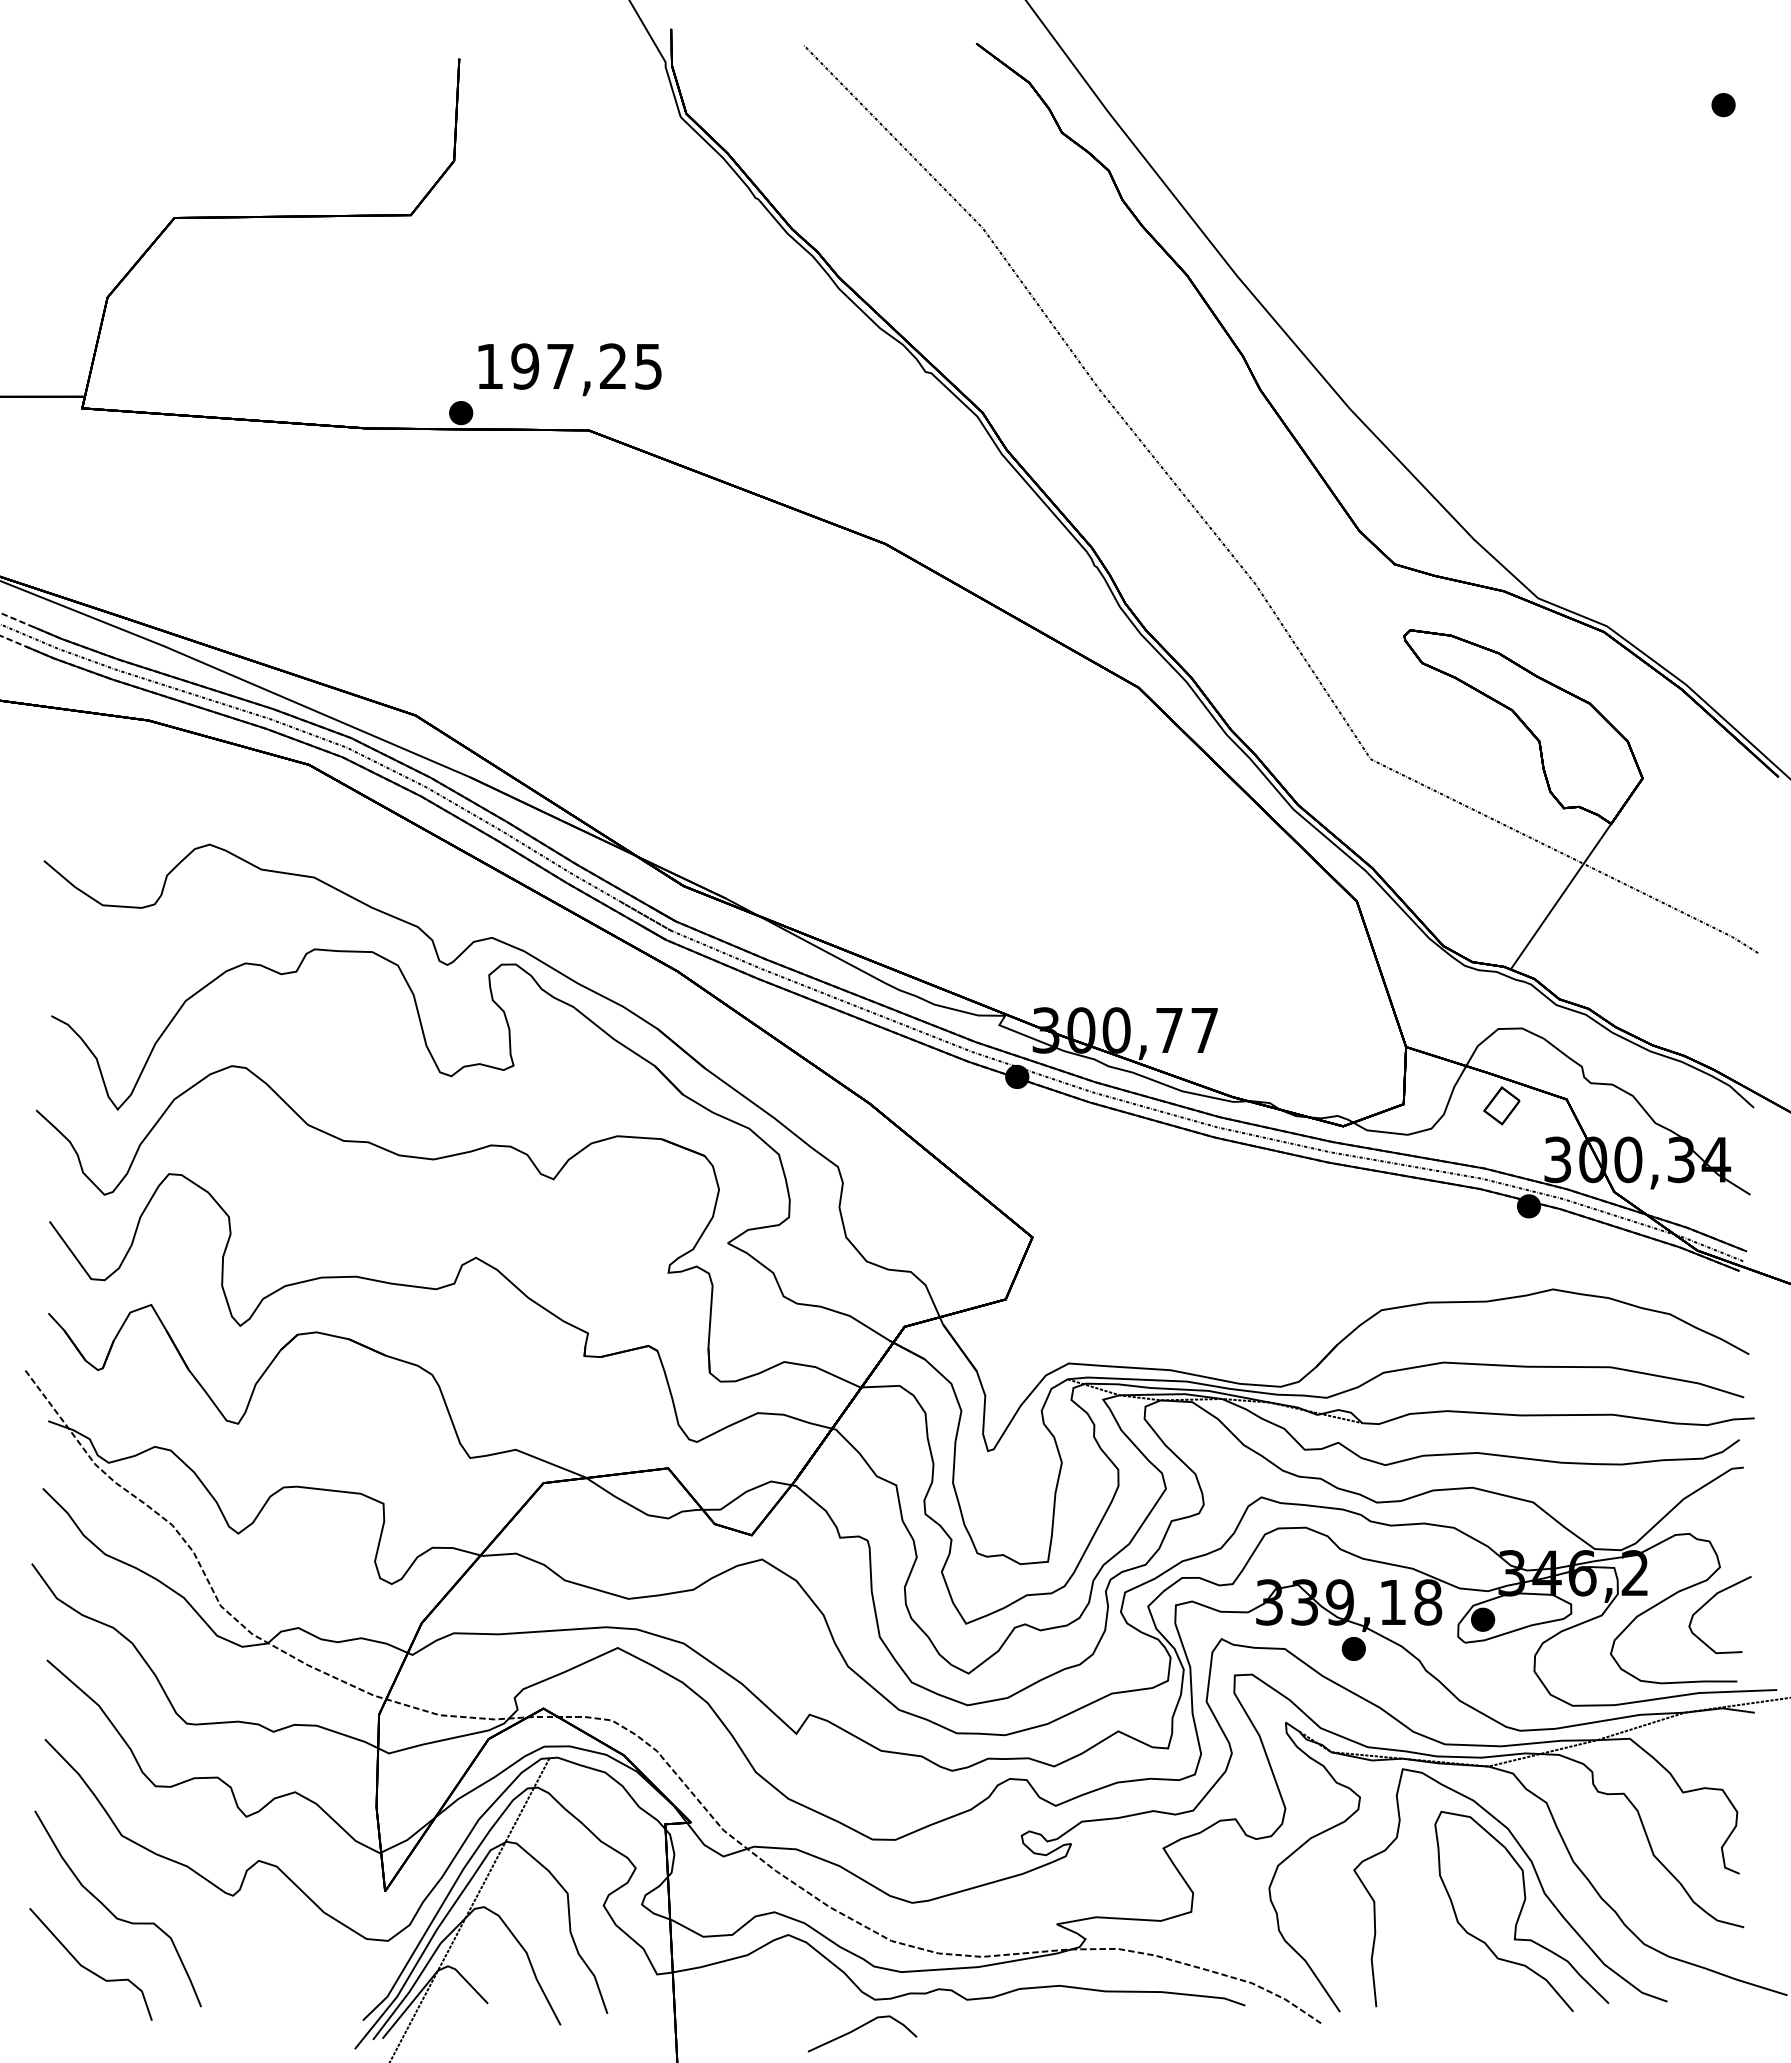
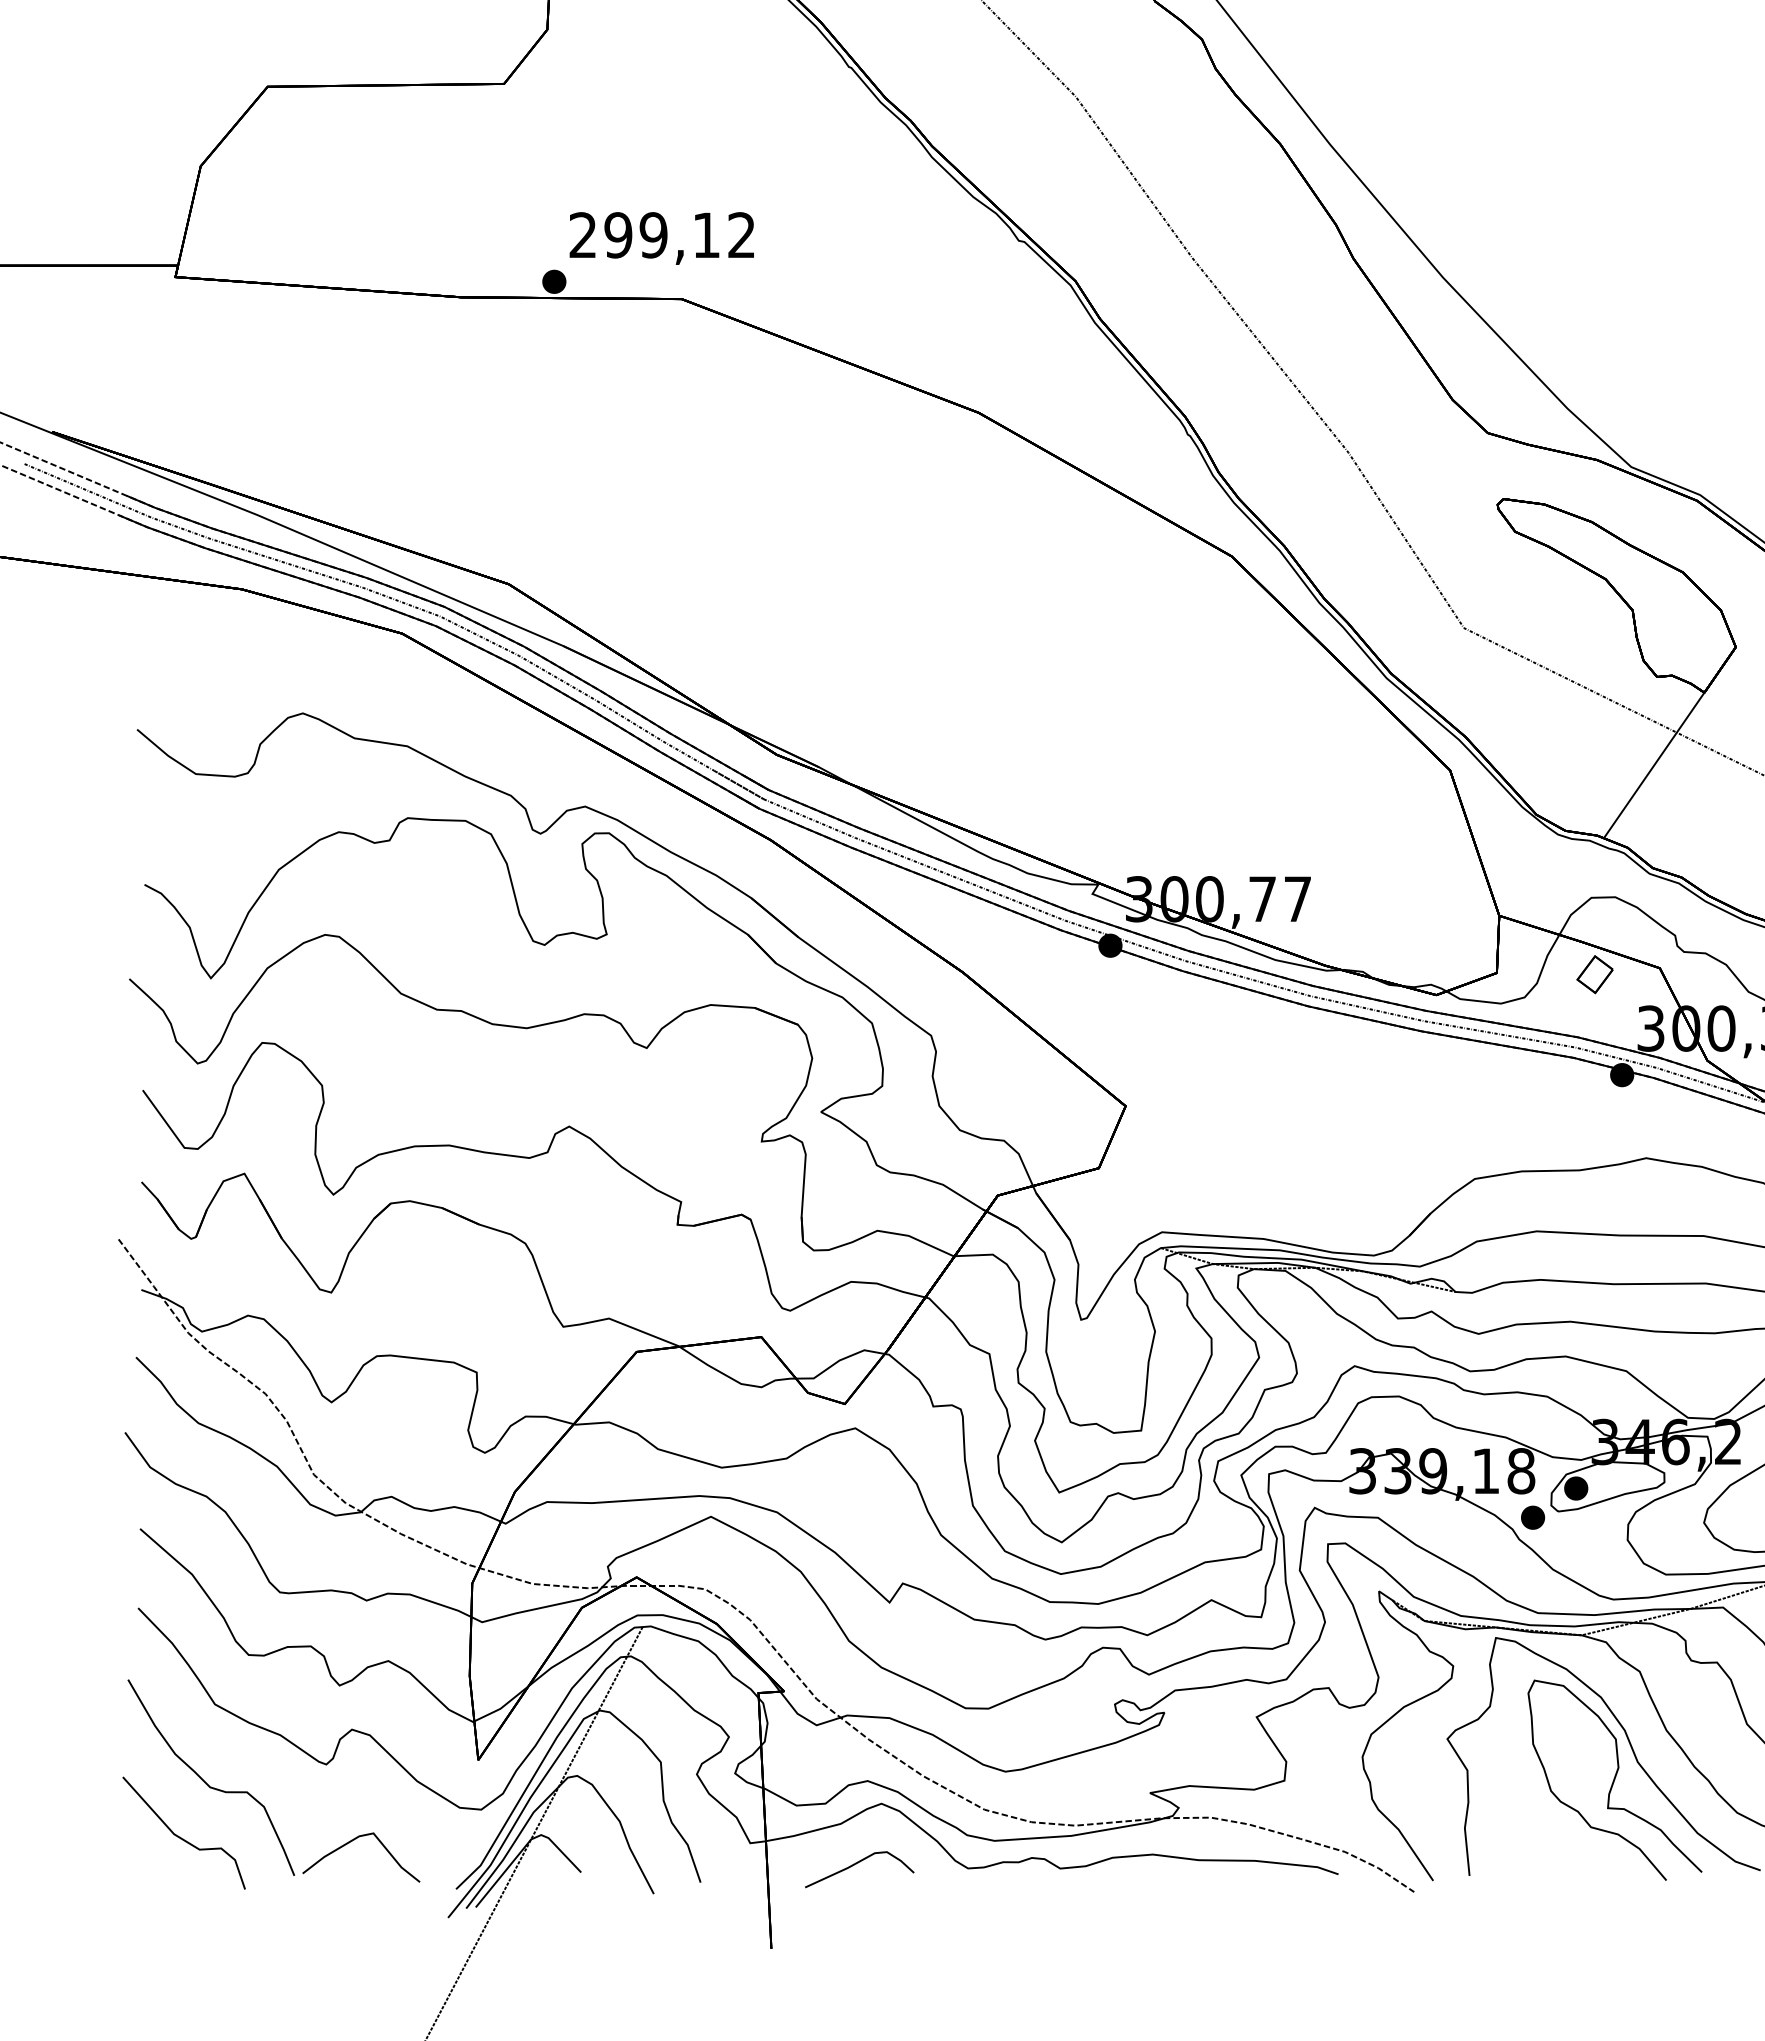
text: (568, 366) -> (661, 235), 197,25 -> 299,12
part: (1353, 1648) -> (1532, 1517), moved
curve: (258, 1973) -> (351, 1842), added
curve: (859, 2028) -> (856, 1864), moved

